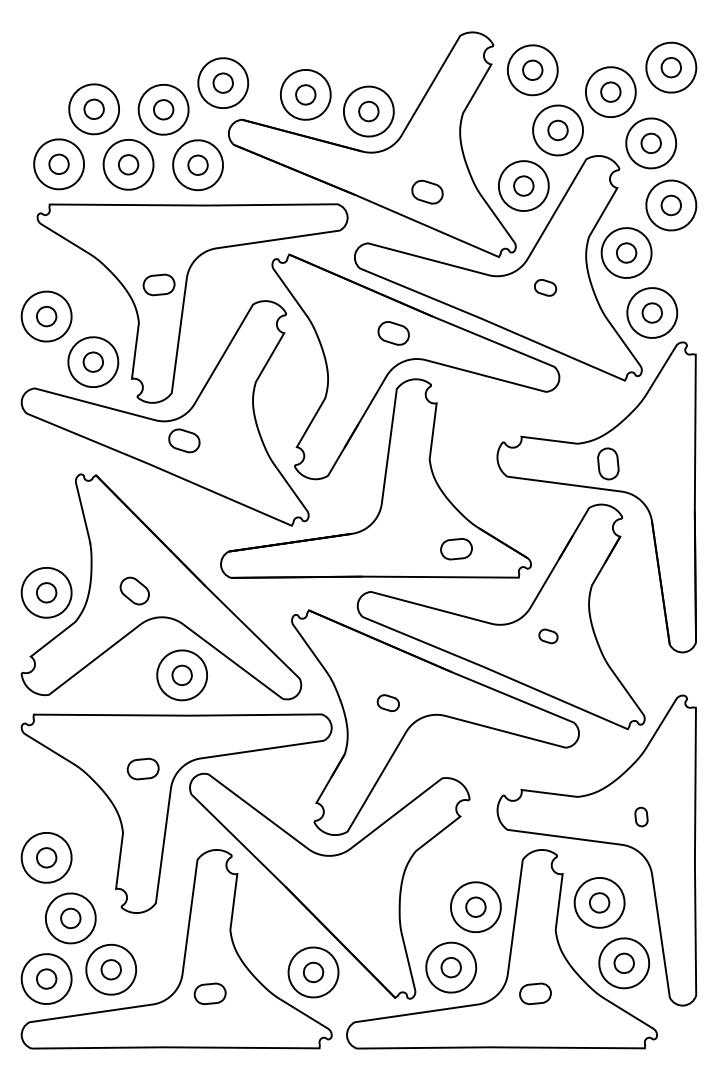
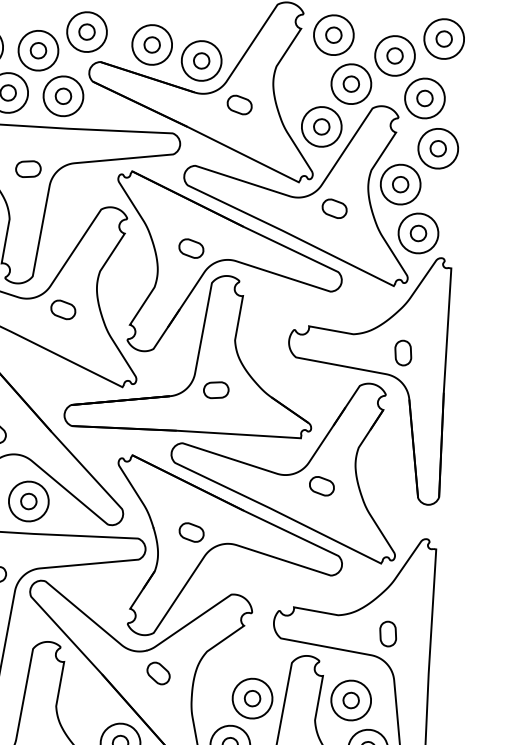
part: (427, 191) -> (239, 104), moved
part: (158, 284) -> (27, 168), moved
part: (545, 287) -> (334, 208), size x1.43
part: (393, 333) -> (191, 248), moved
part: (184, 440) -> (63, 309), moved
part: (608, 463) -> (403, 352), moved
part: (456, 549) -> (216, 390), moved
part: (548, 636) -> (321, 486), size x1.67
part: (388, 702) -> (191, 531), size x1.43
part: (641, 816) -> (388, 633), size x1.67
part: (356, 881) -> (158, 673), added

